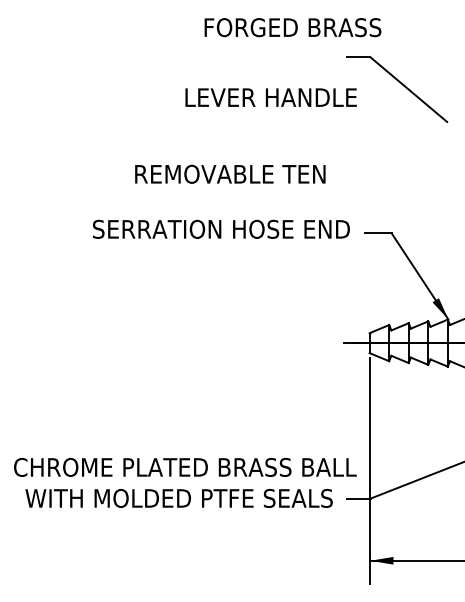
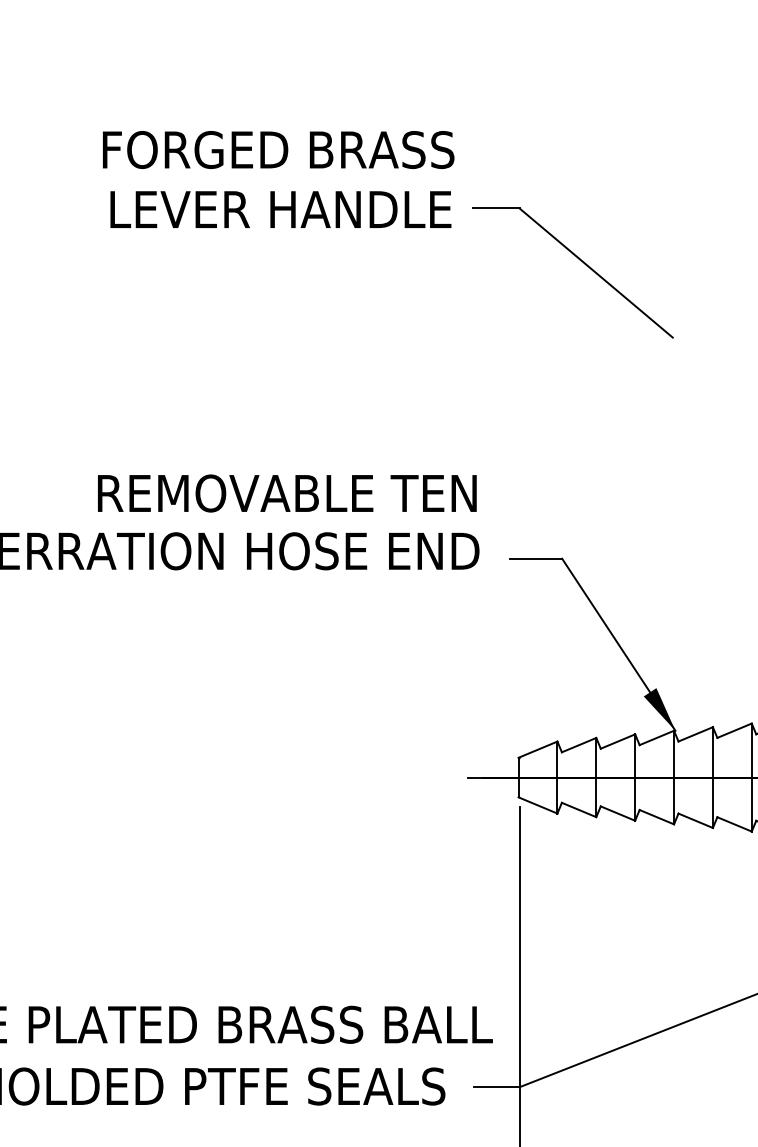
text: (292, 27) -> (277, 149), moved
text: (270, 97) -> (279, 209), moved
text: (230, 173) -> (287, 491), moved

